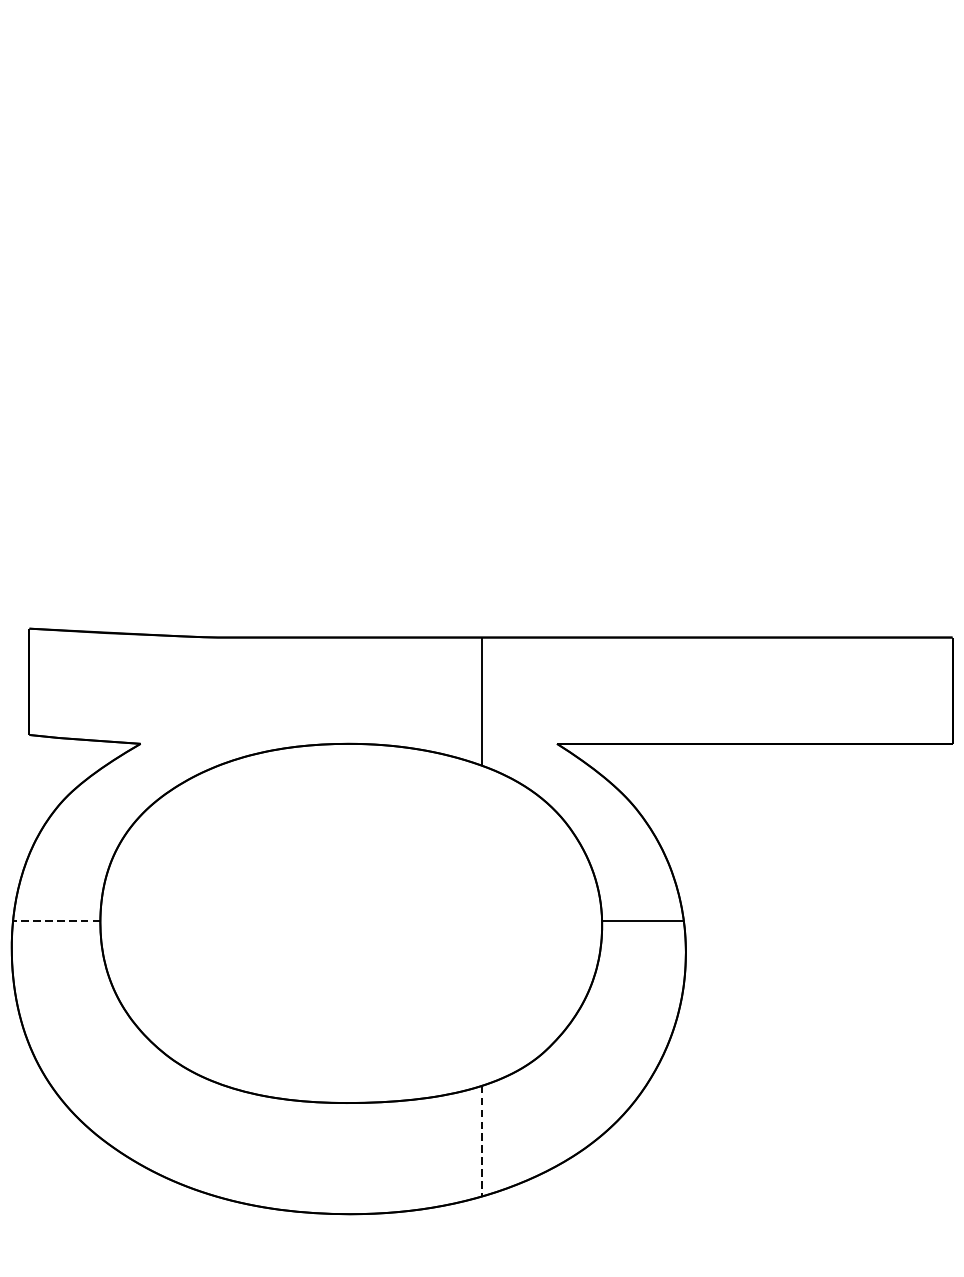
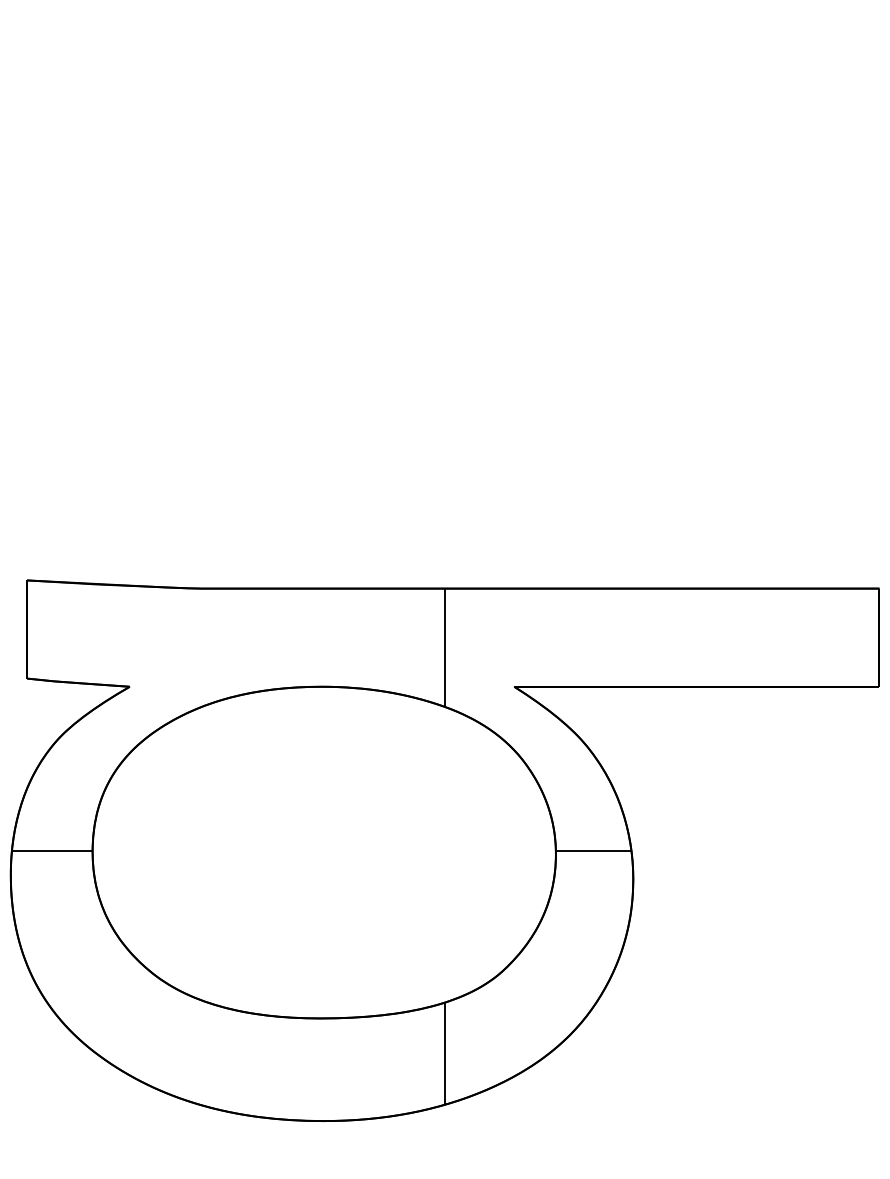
line: (55, 921) -> (51, 850), dashed -> solid
line: (482, 1142) -> (445, 1054), dashed -> solid

